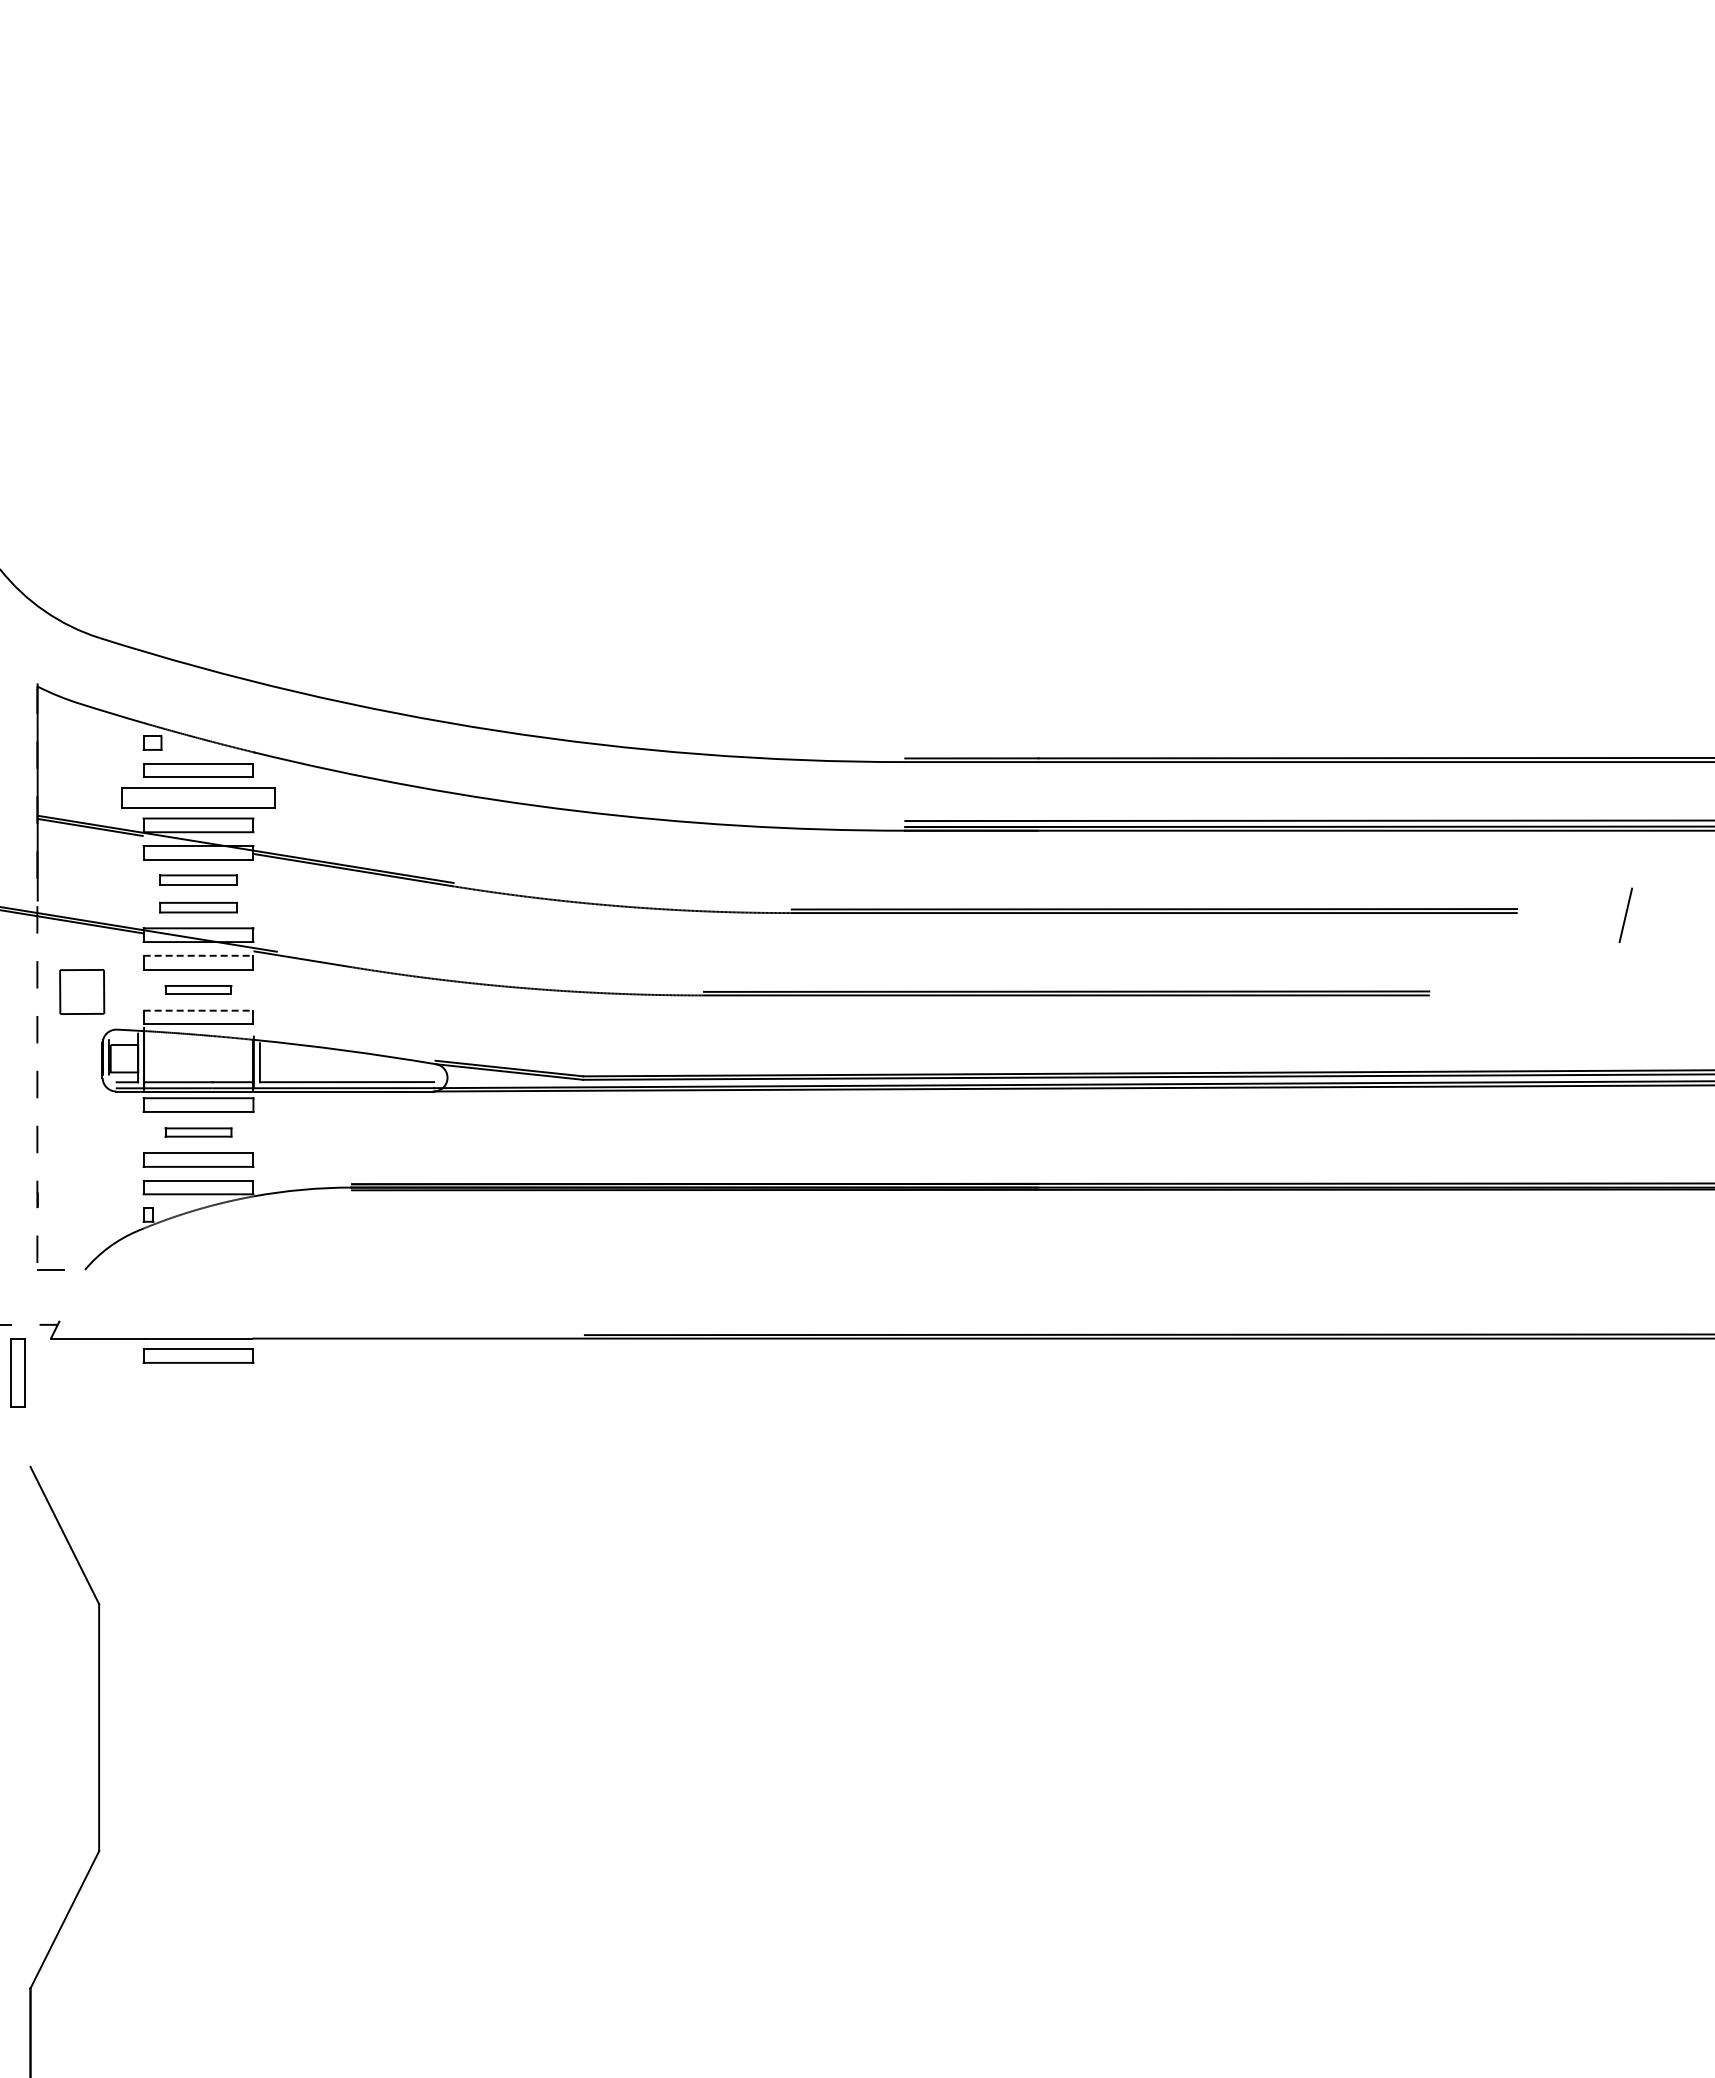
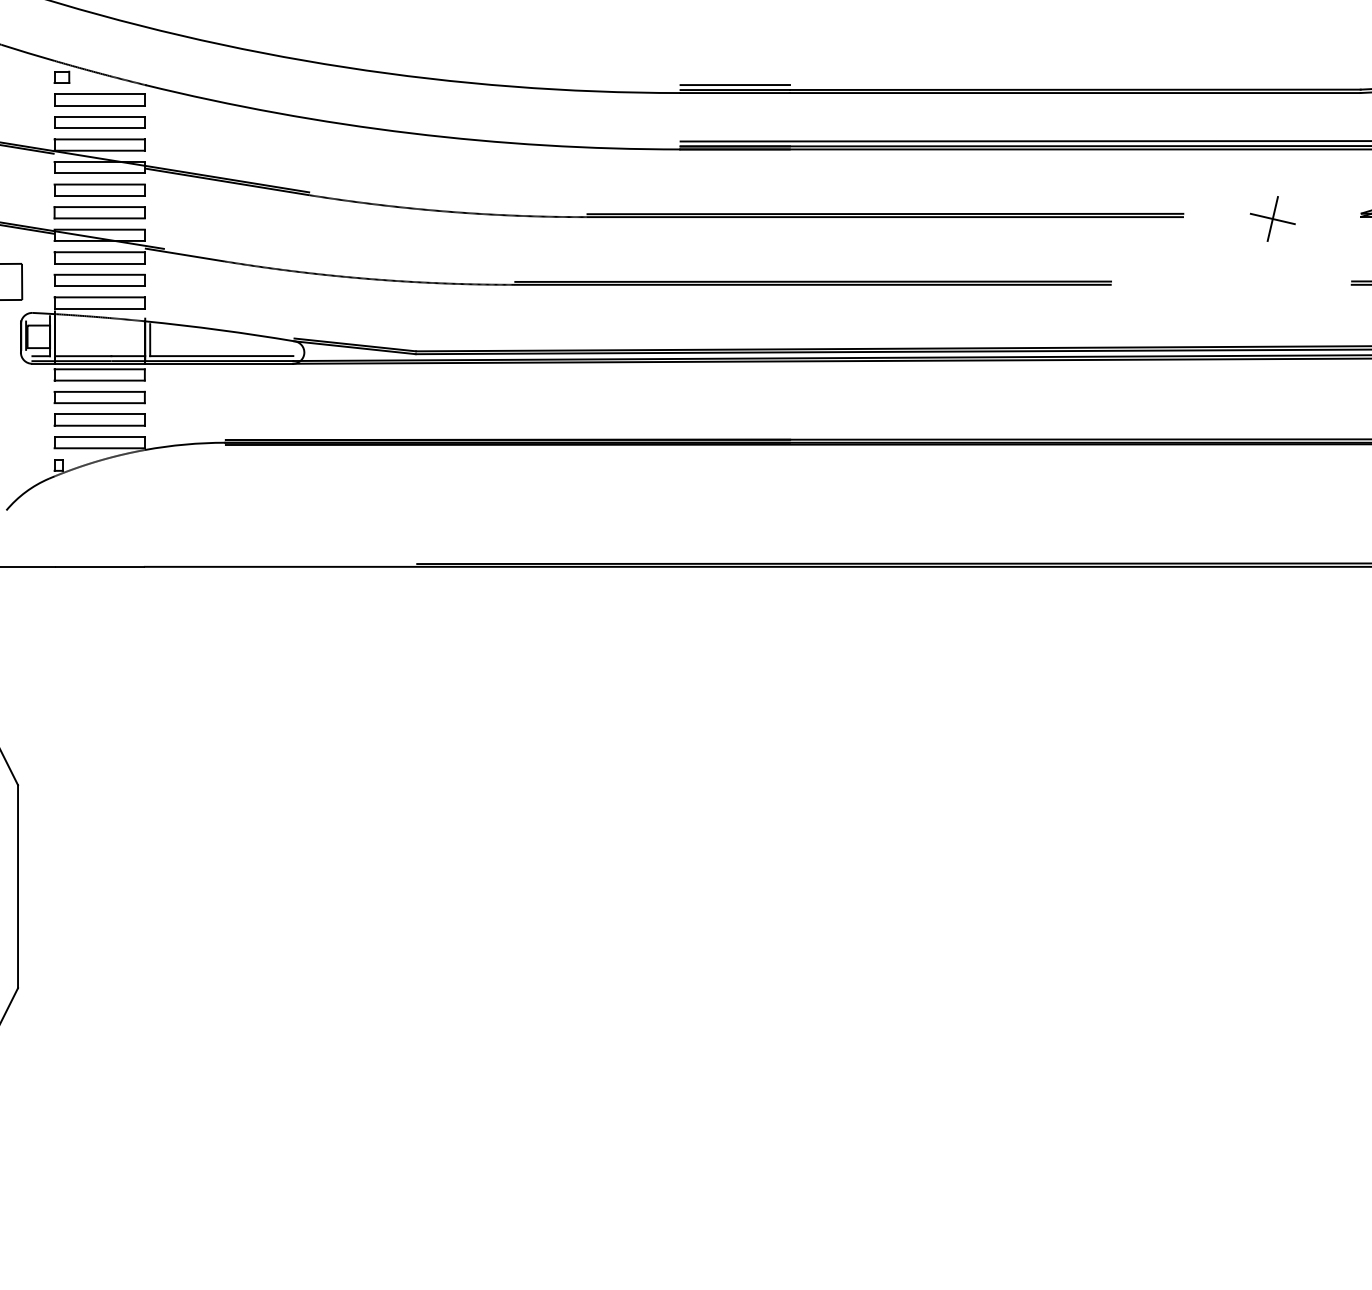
line: (971, 752) -> (735, 85), added
part: (198, 797) -> (99, 122), size x0.71
part: (198, 879) -> (99, 189), size x1.43
part: (198, 907) -> (99, 212), size x1.43
line: (1625, 915) -> (1272, 219), added
line: (198, 955) -> (99, 252), dashed -> solid
part: (198, 989) -> (99, 279), size x1.67
line: (198, 1010) -> (99, 297), dashed -> solid
part: (198, 1132) -> (99, 397), size x1.67
part: (198, 1355) -> (99, 580), removed

